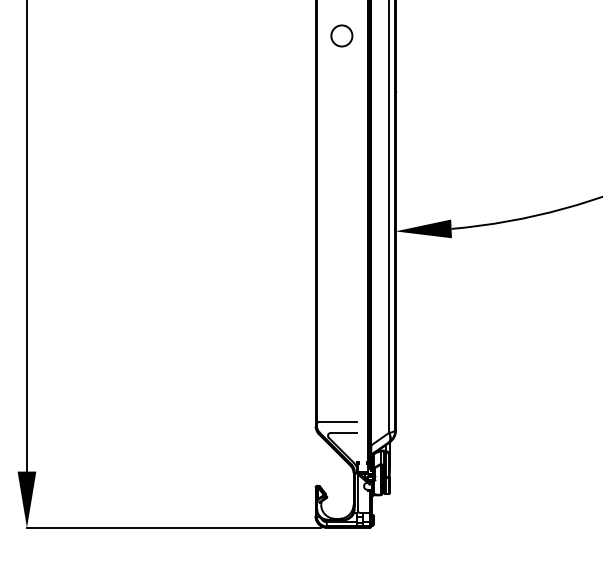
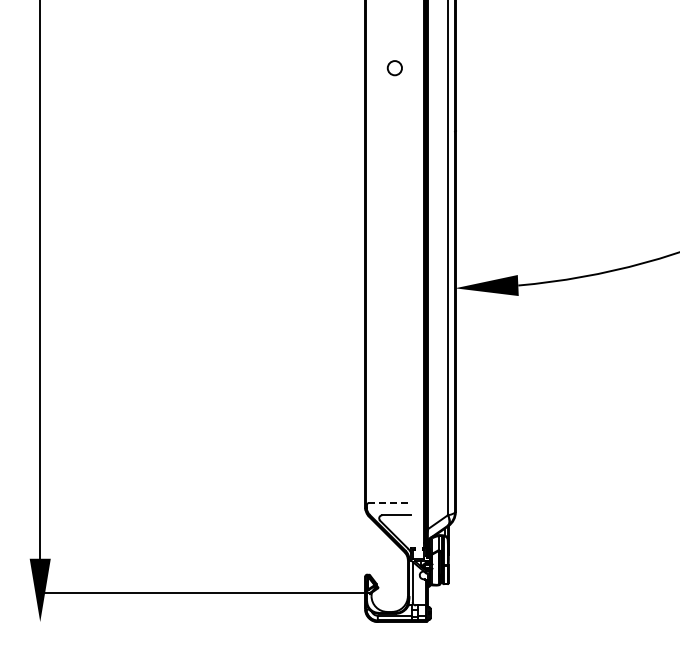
circle: (341, 35) -> (394, 67), size x0.6
line: (337, 422) -> (389, 503), solid -> dashed
line: (173, 528) -> (205, 593), moved

